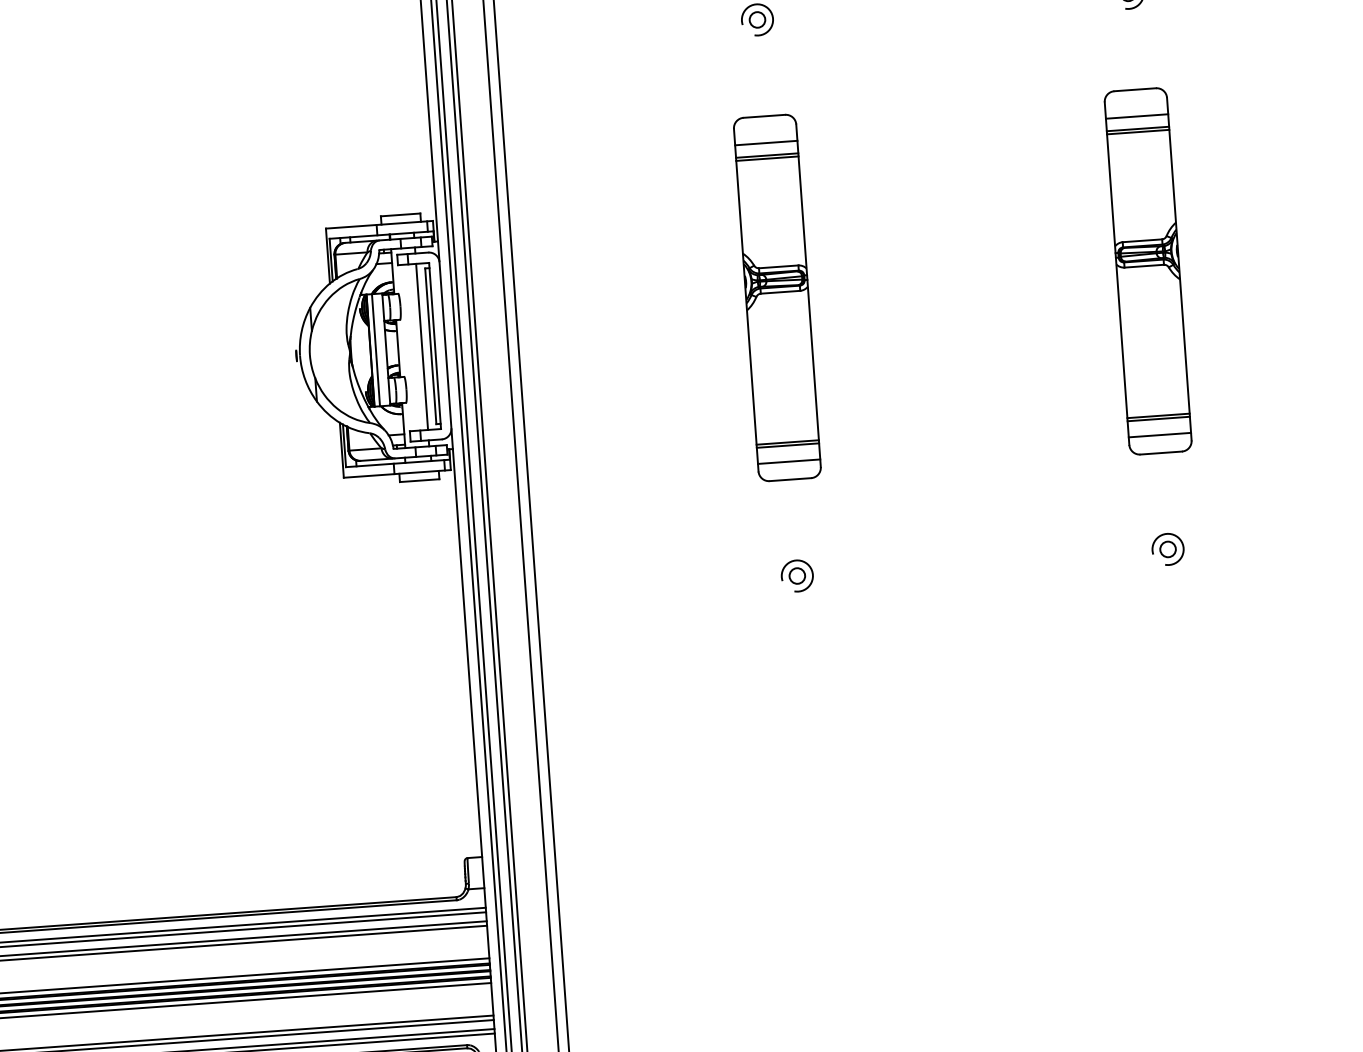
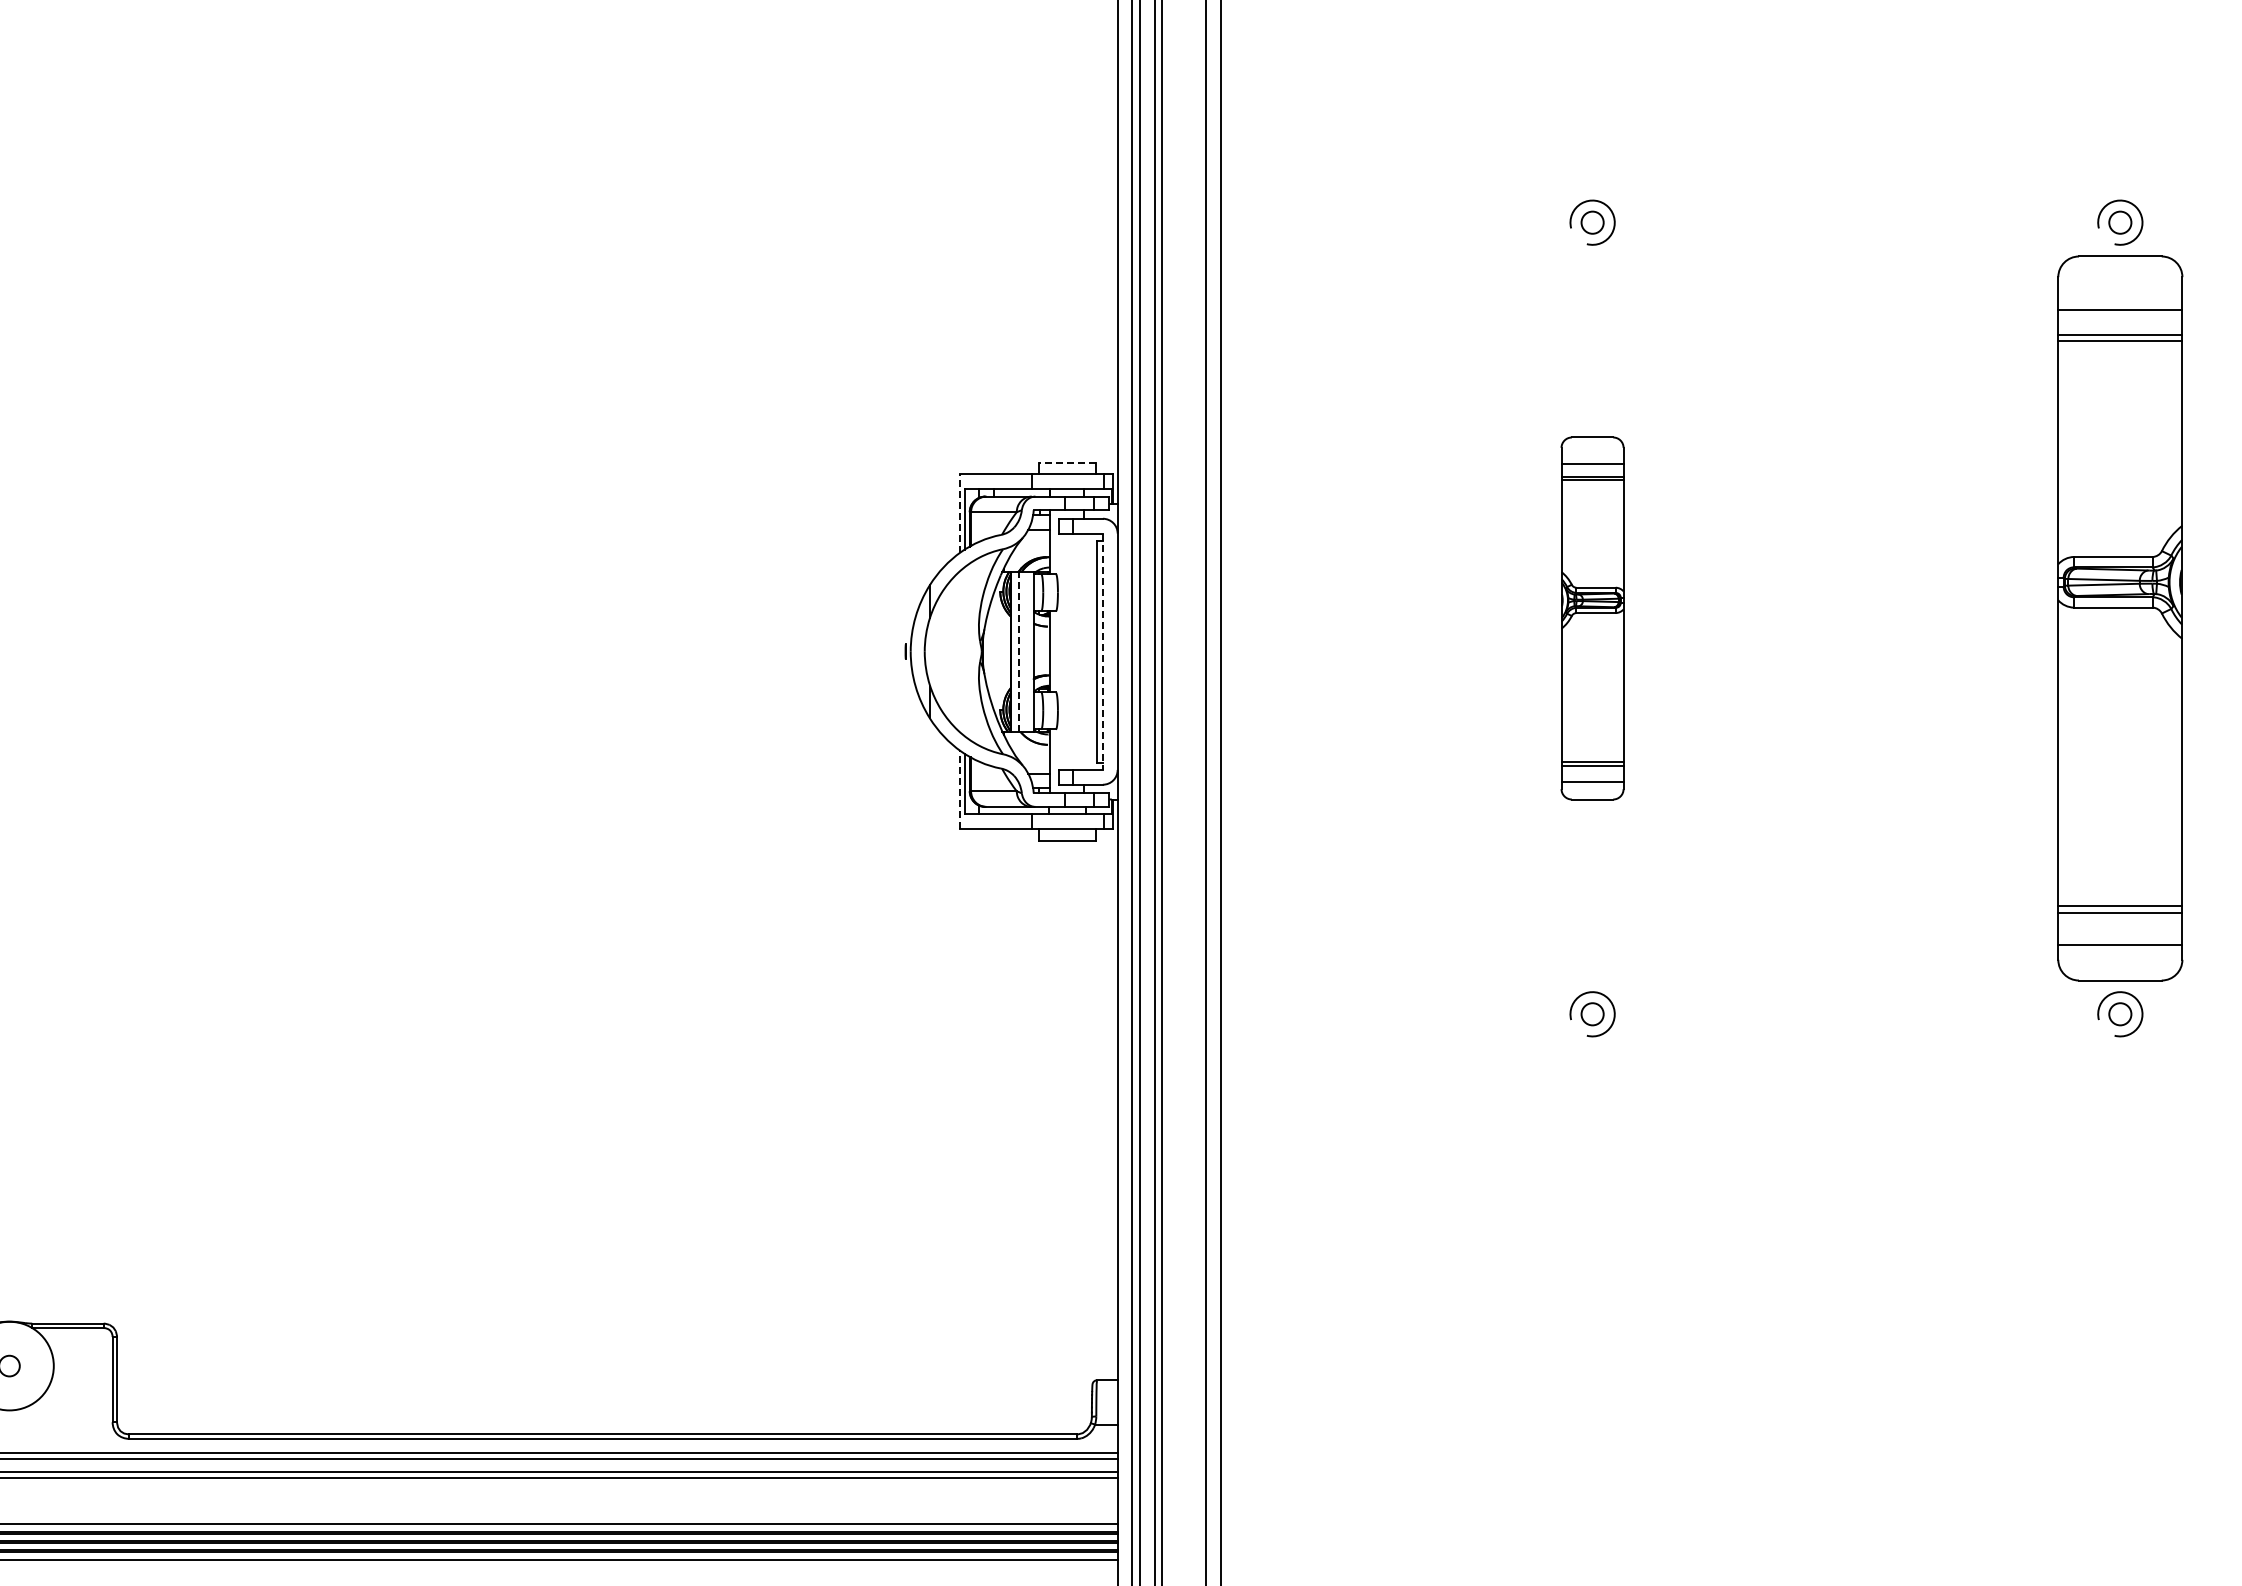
line: (399, 214) -> (1066, 462), solid -> dashed
line: (328, 256) -> (960, 513), solid -> dashed
part: (1148, 271) -> (2120, 618), size x1.4
part: (777, 297) -> (1592, 618), size x0.7
line: (422, 346) -> (1084, 651), removed
line: (434, 346) -> (1102, 652), solid -> dashed
line: (375, 350) -> (1018, 651), solid -> dashed
line: (341, 449) -> (960, 789), solid -> dashed

